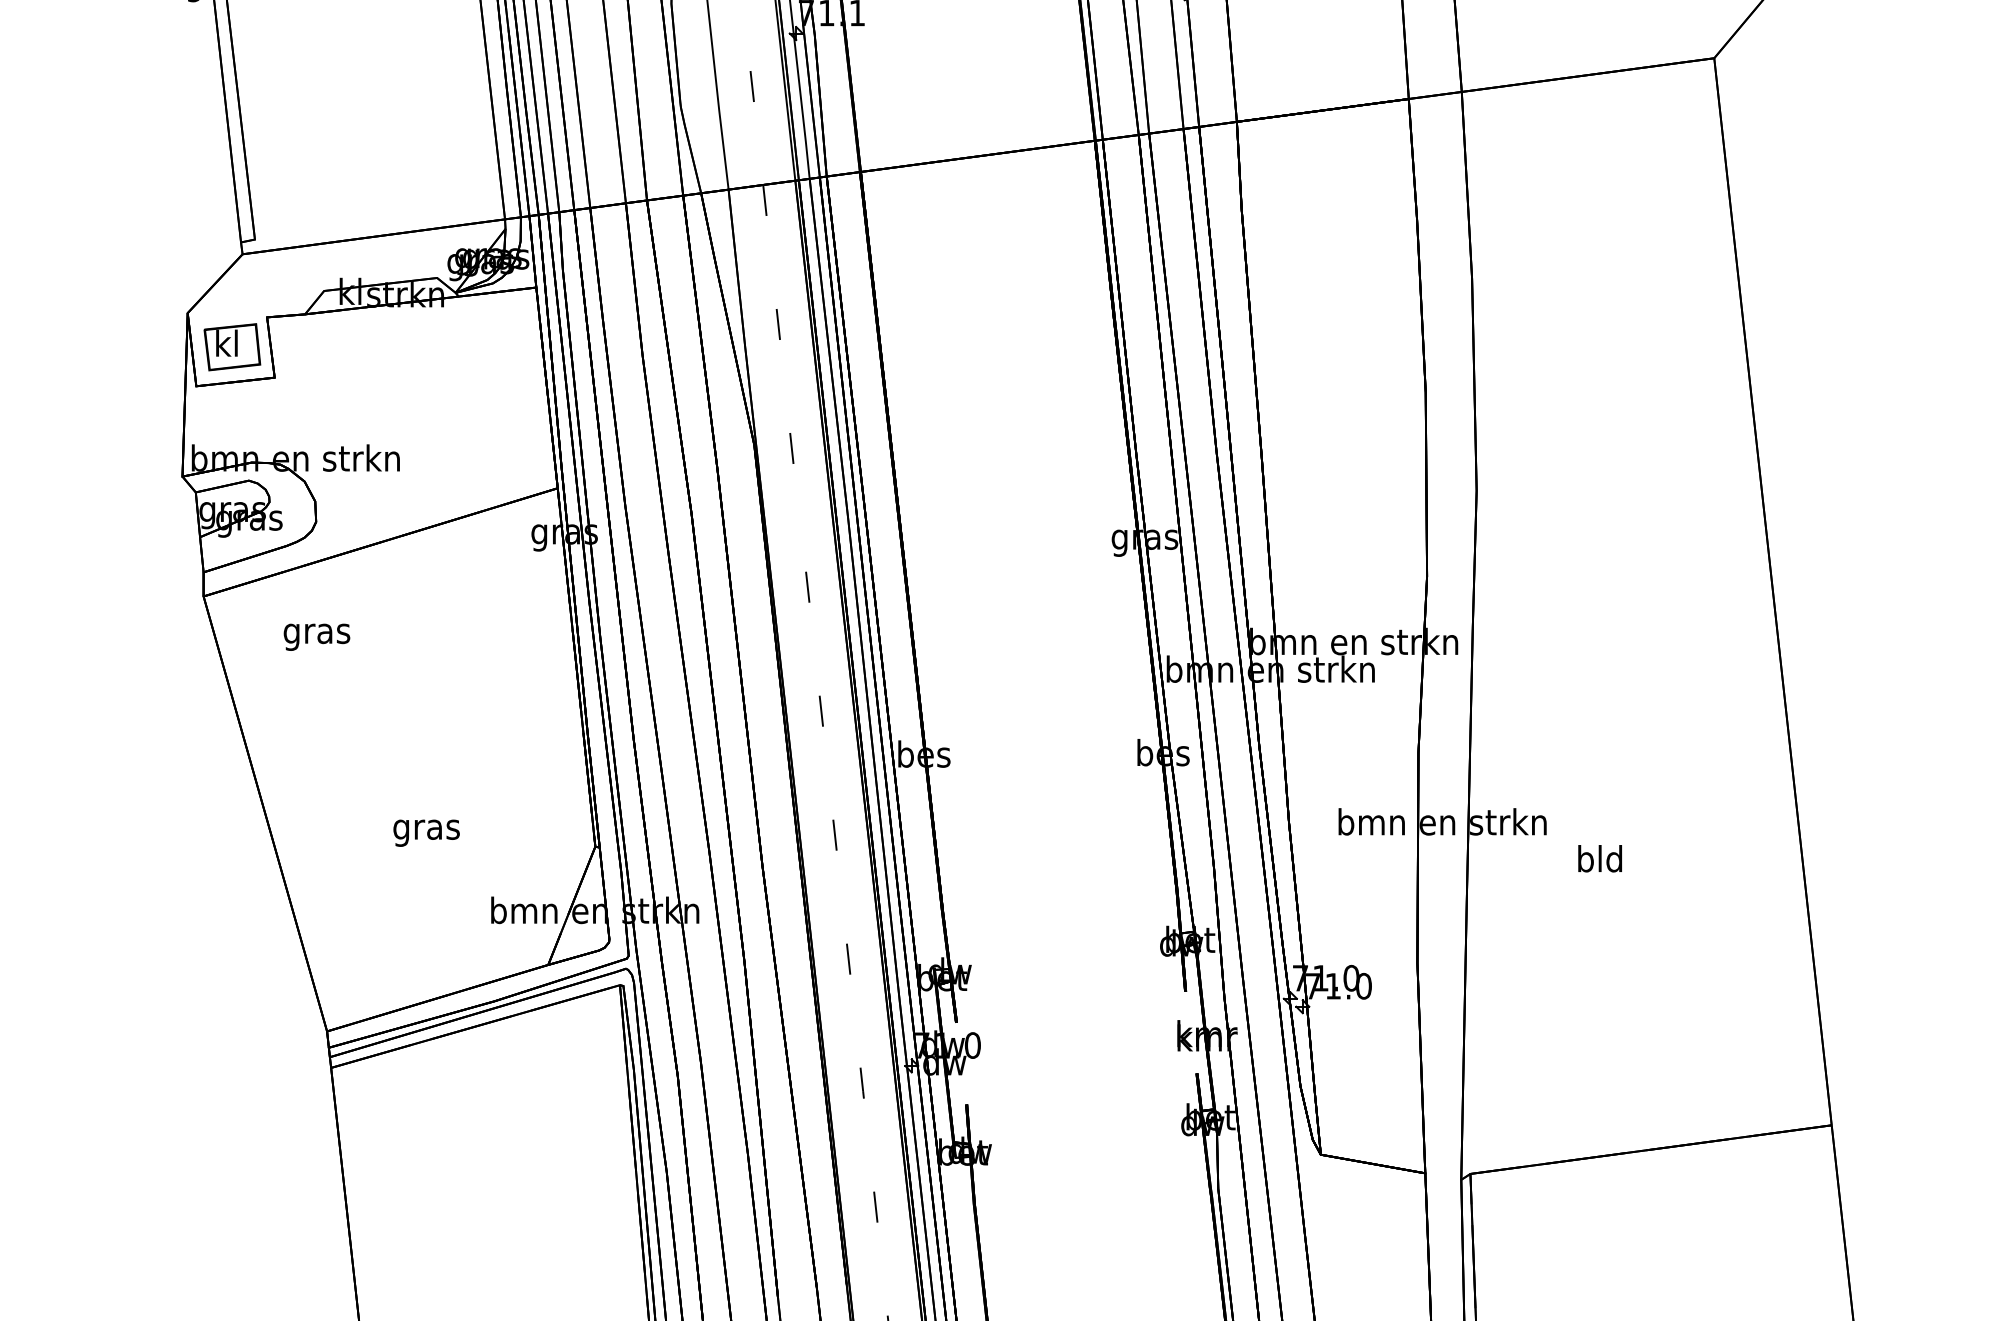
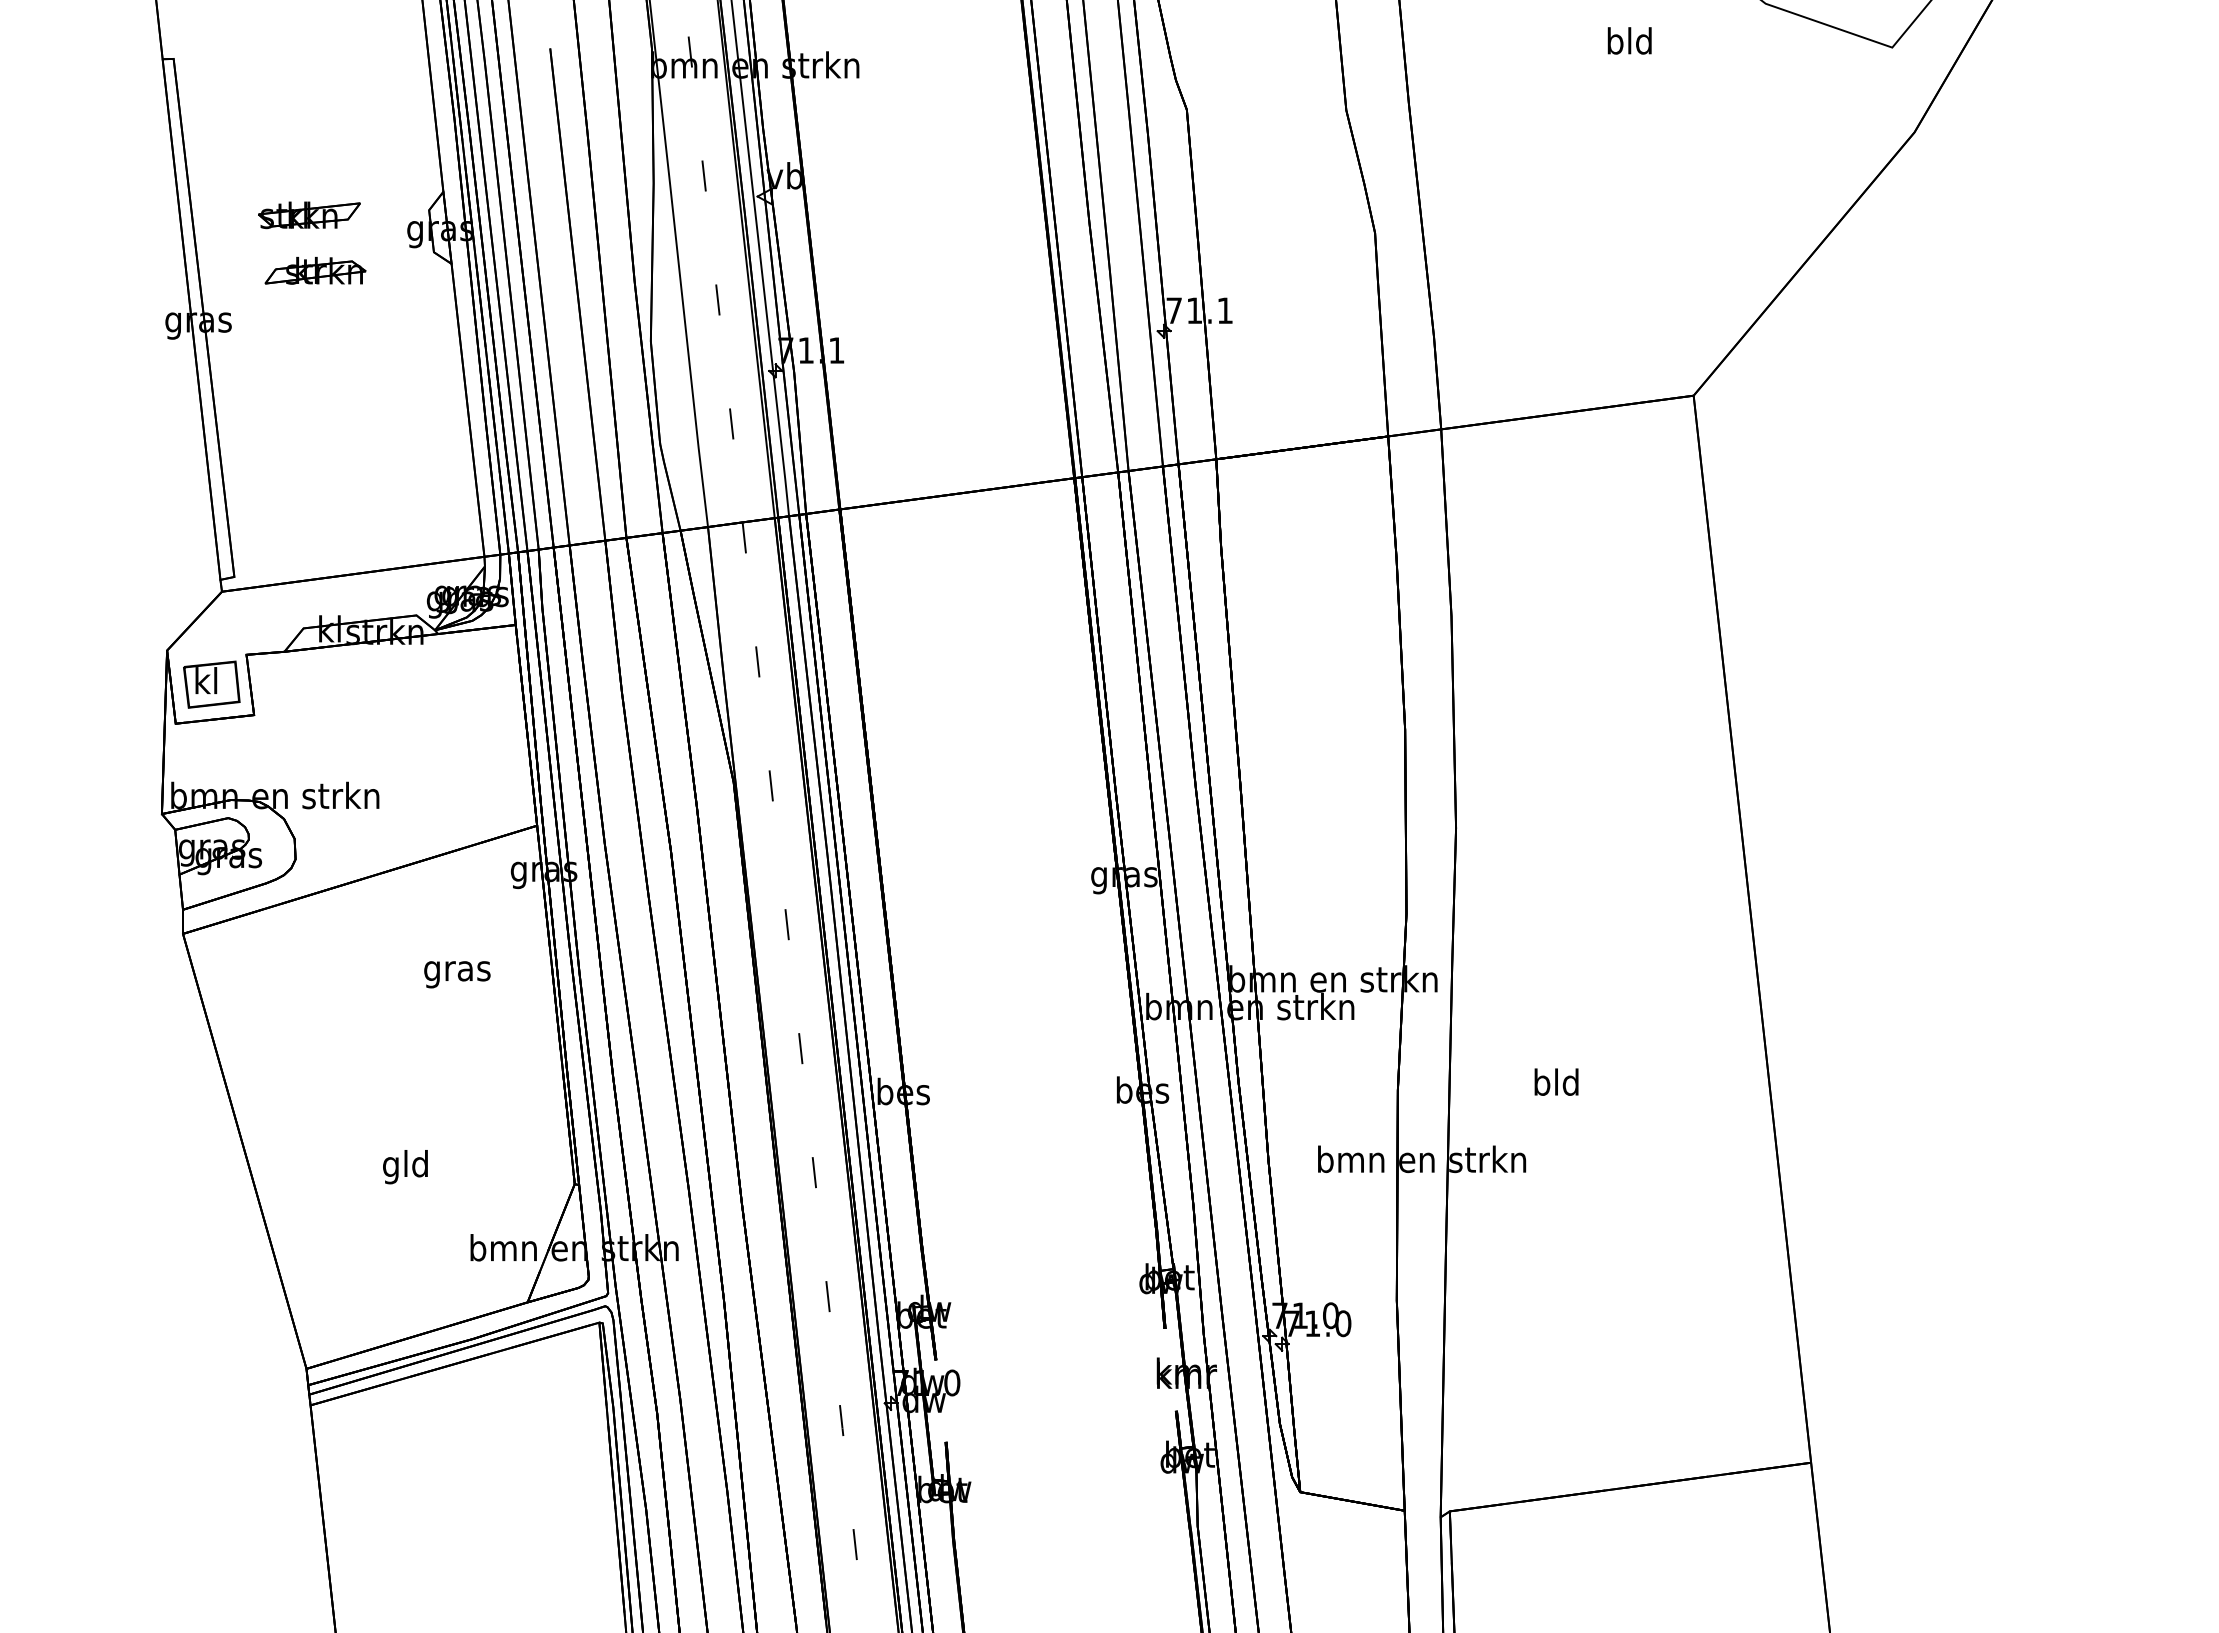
text: (317, 637) -> (457, 974), moved
text: (426, 830) -> (405, 1167), gras -> gld
text: (1600, 858) -> (1556, 1081), moved

